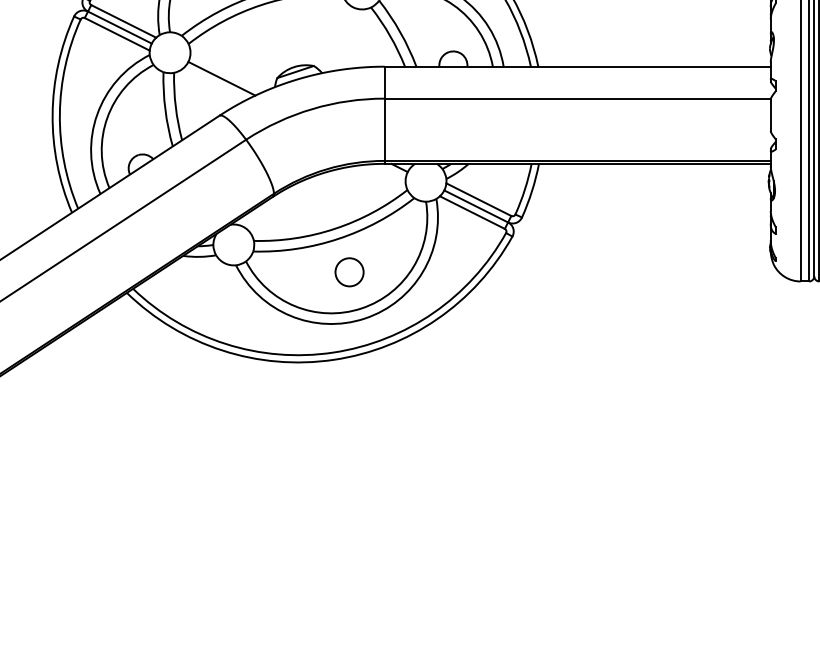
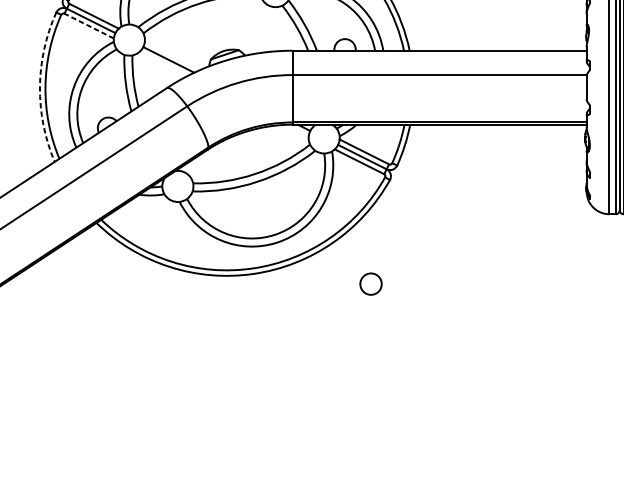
line: (116, 34) -> (88, 26), solid -> dashed
arc: (52, 114) -> (39, 87), solid -> dashed
circle: (349, 272) -> (370, 284), moved

